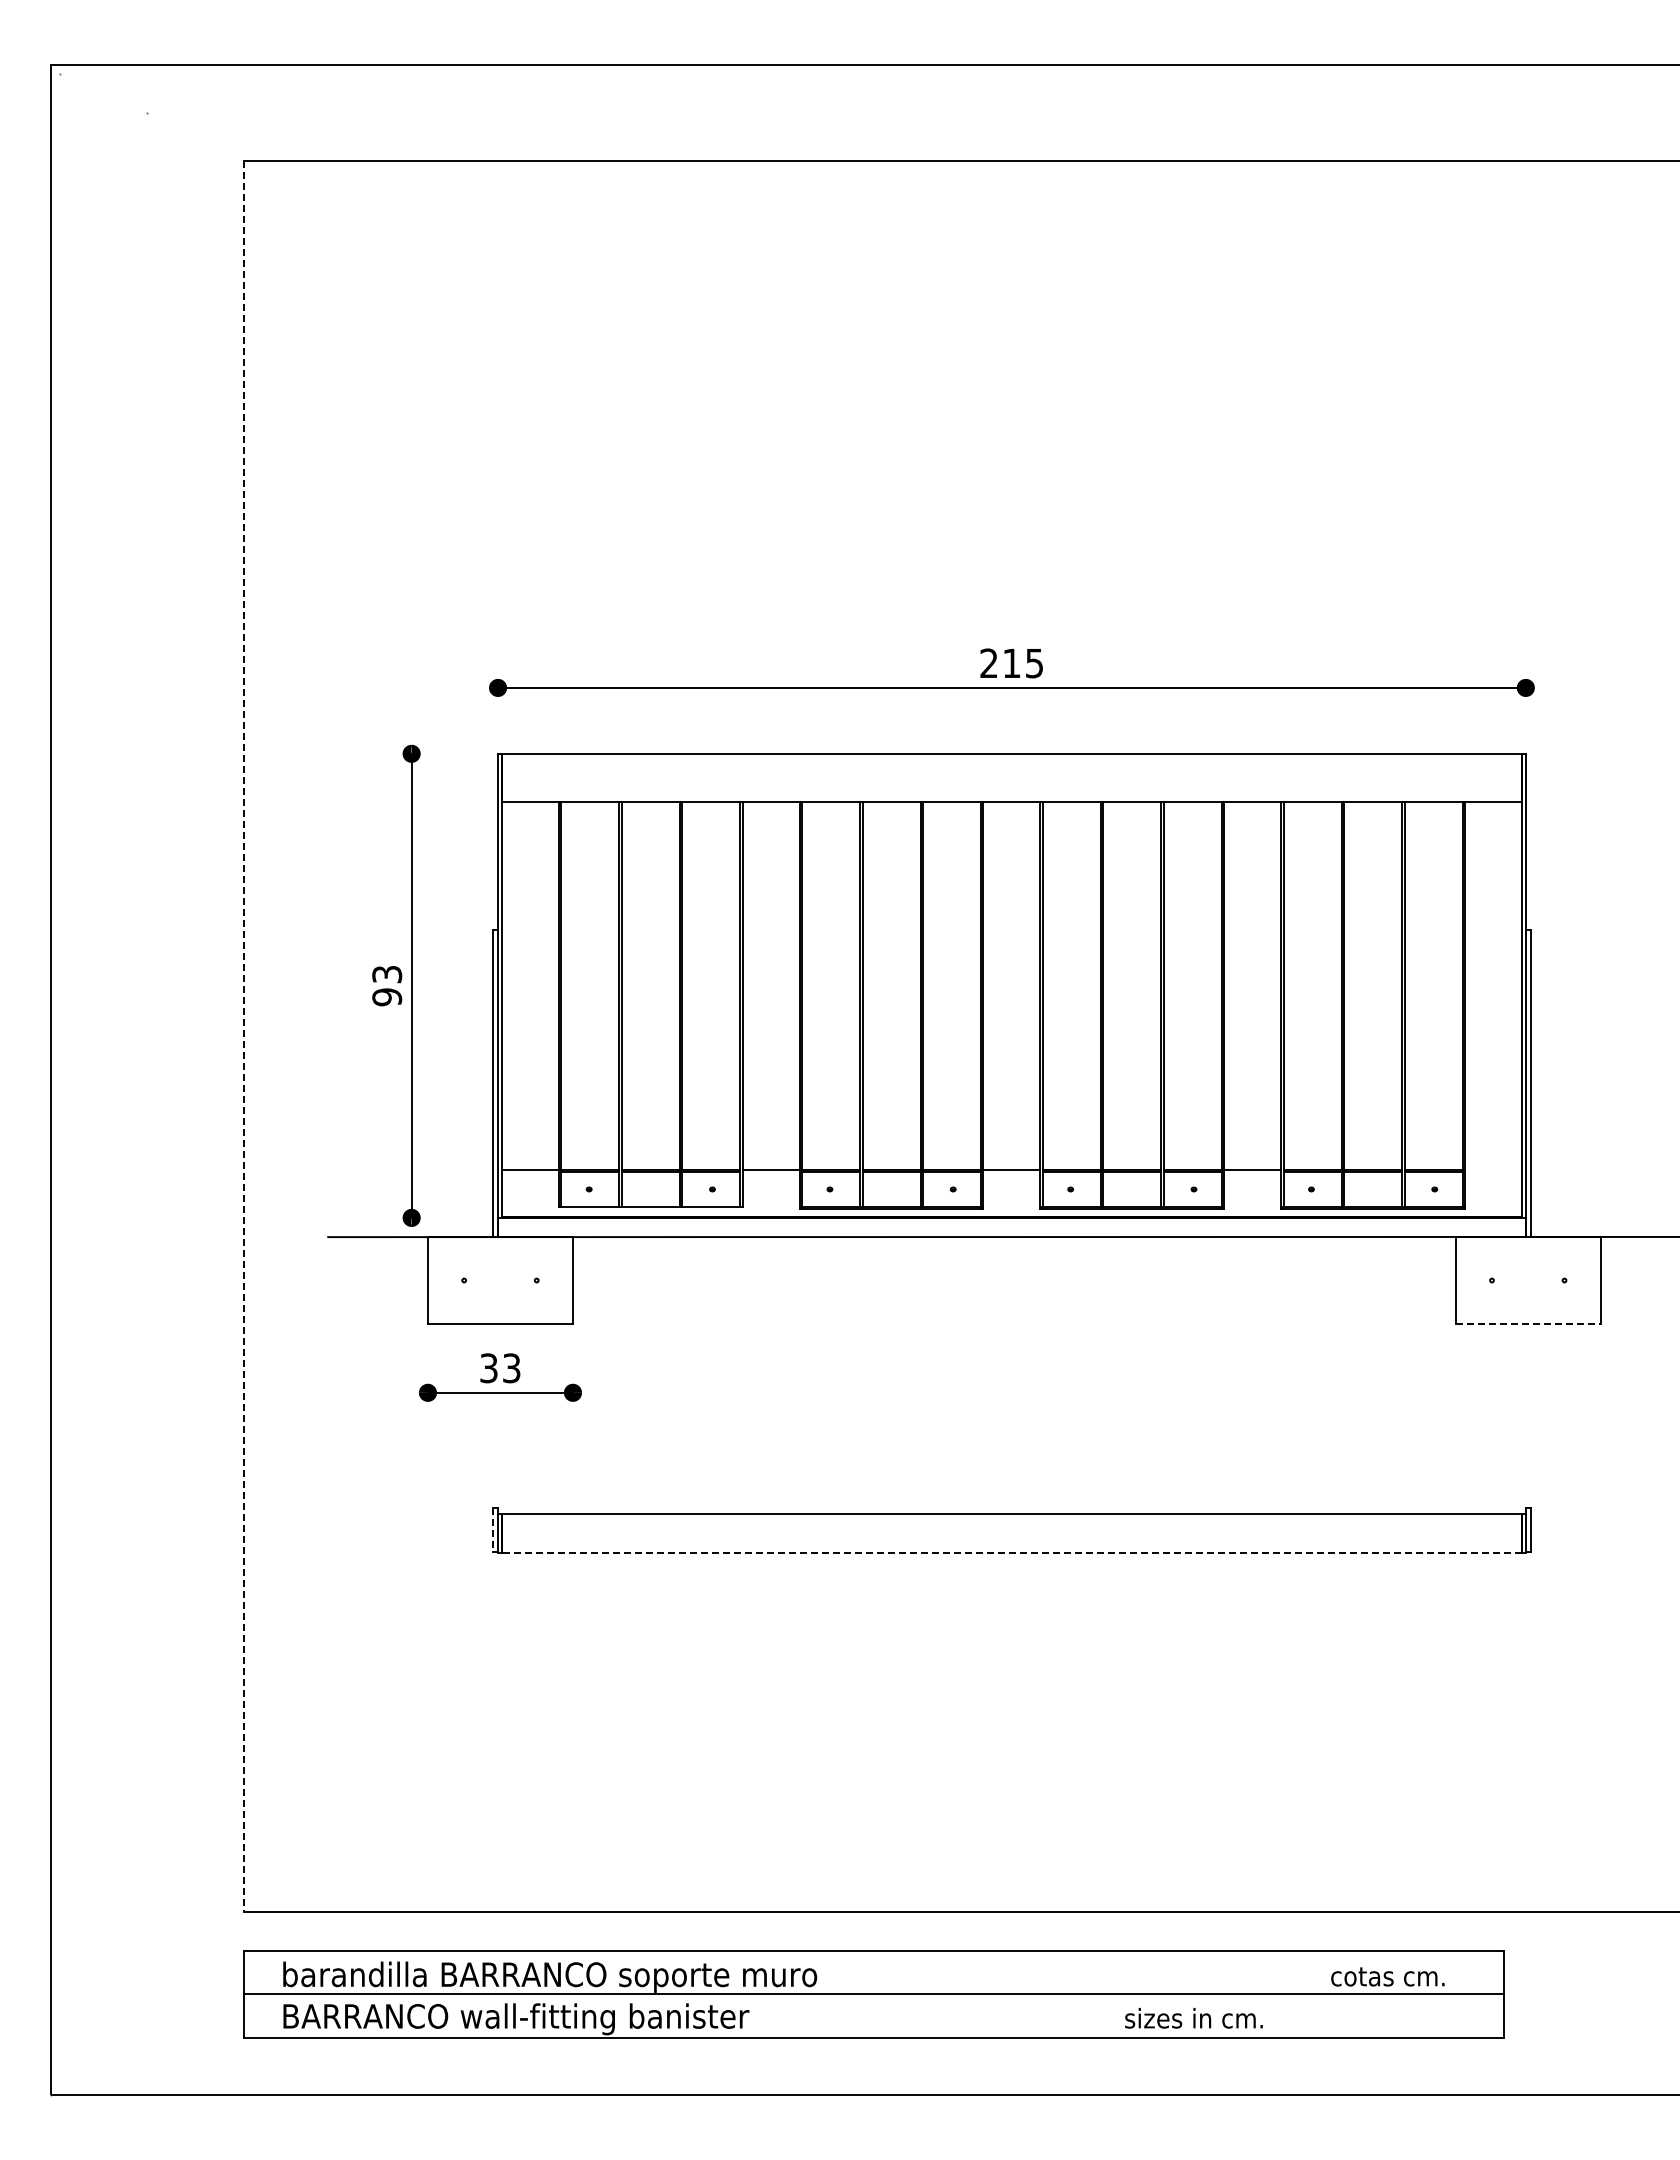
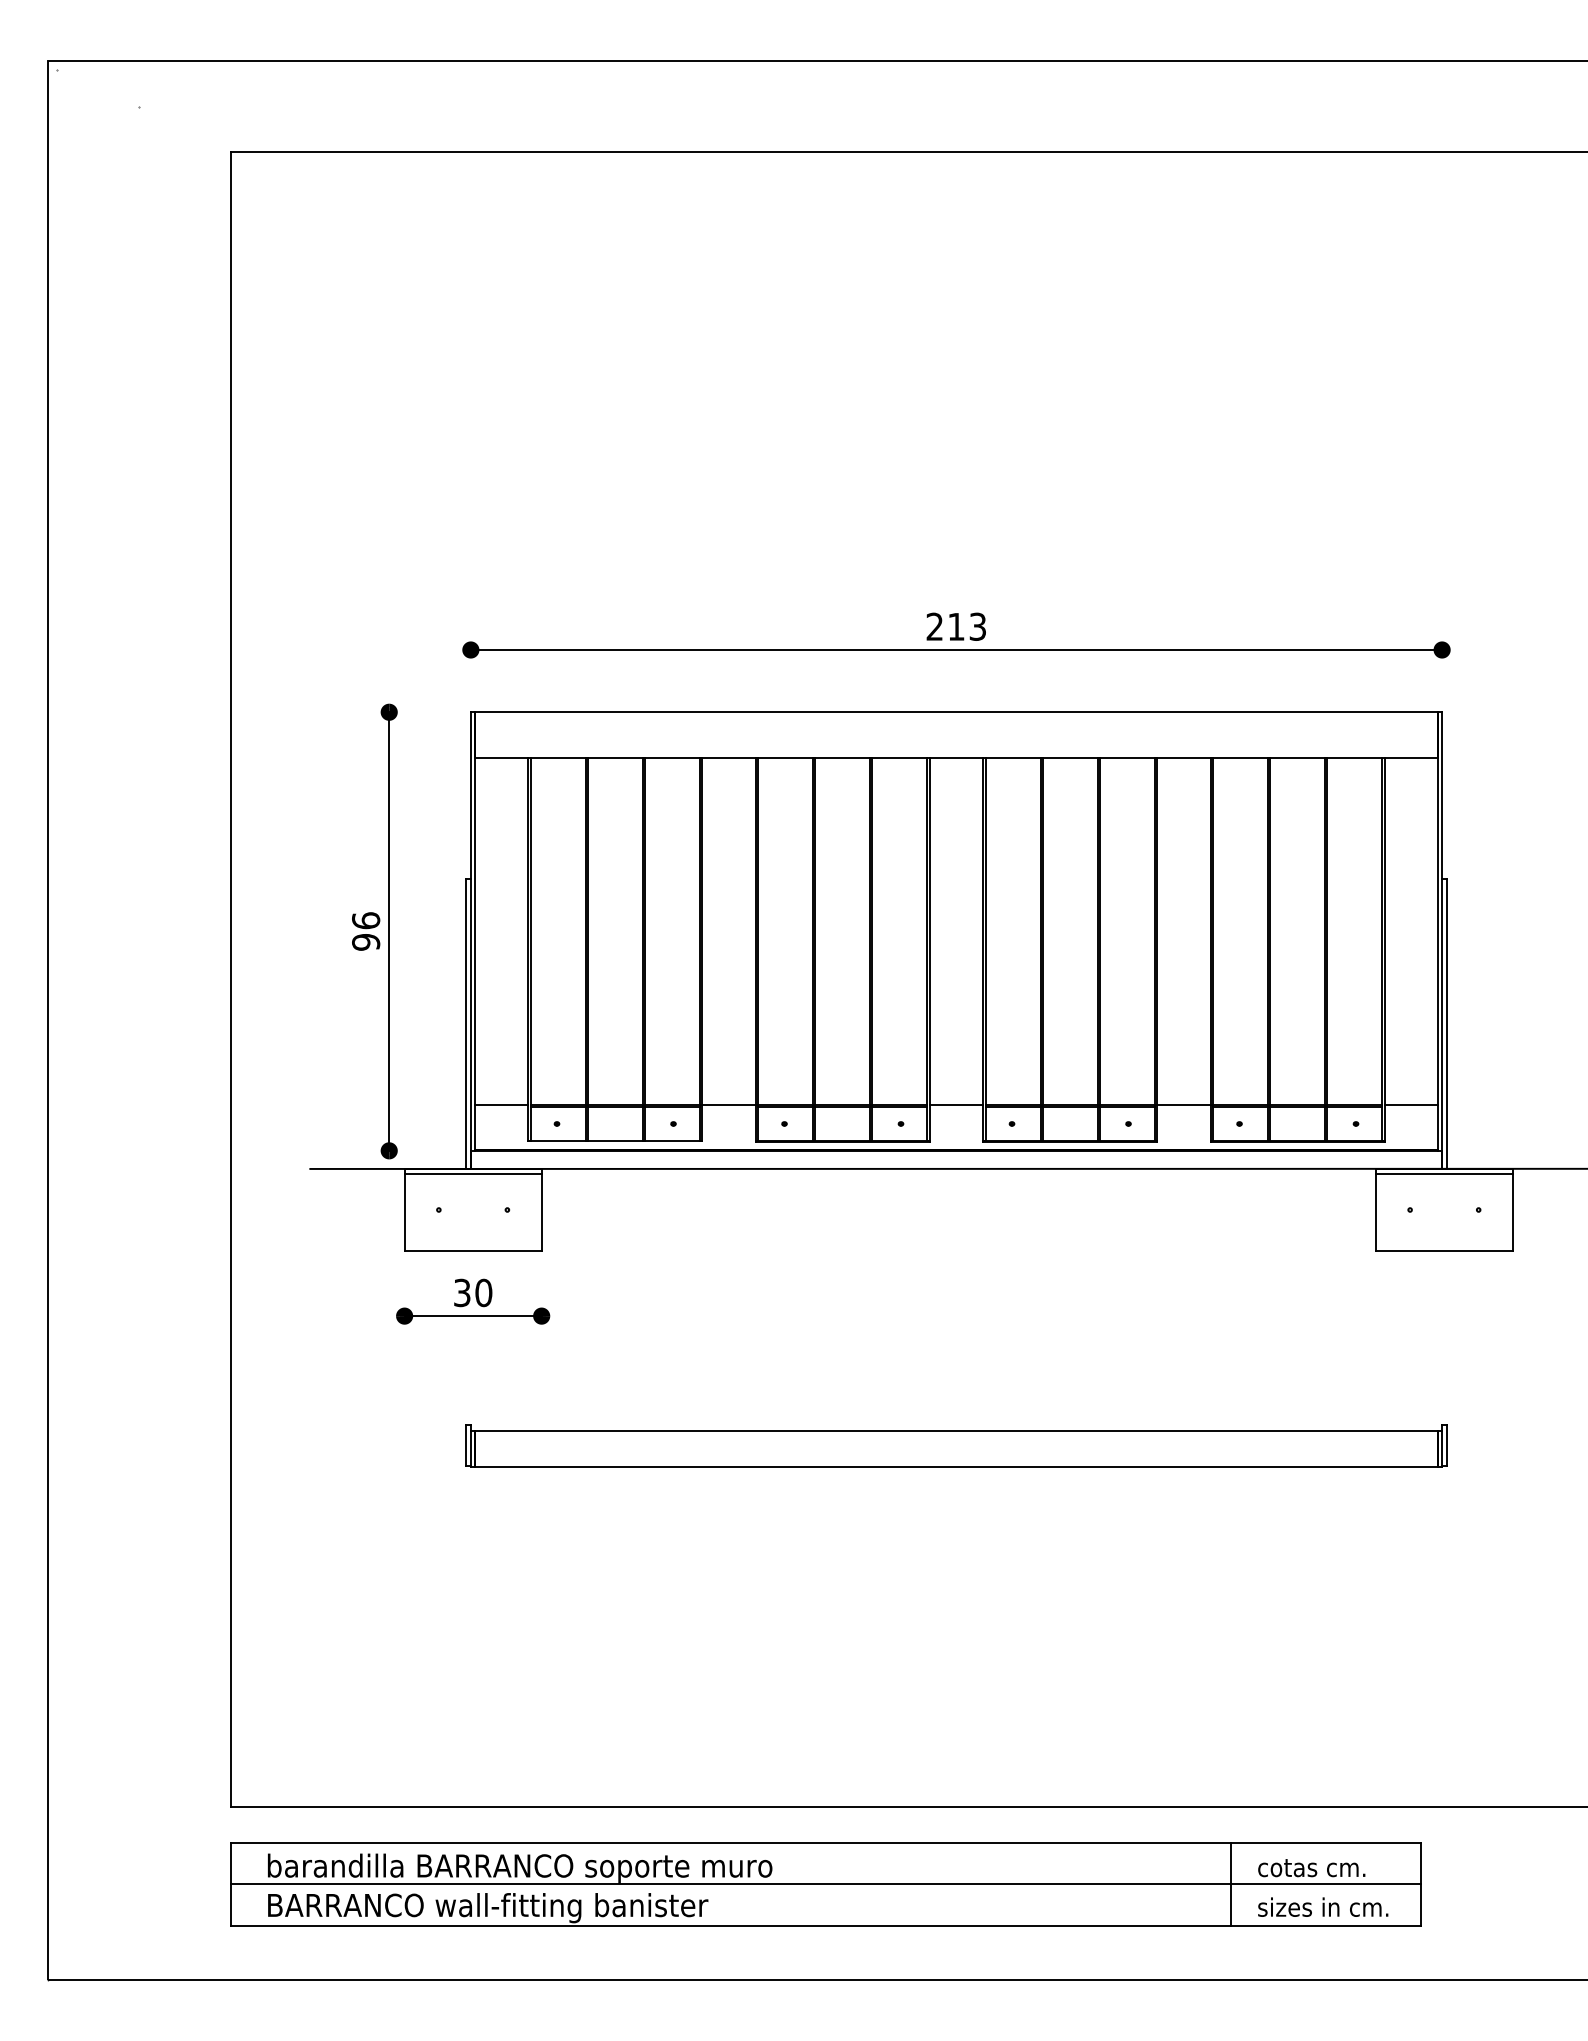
text: (1034, 662) -> (977, 625), 215 -> 213
text: (387, 974) -> (366, 920), 93 -> 96
line: (243, 1037) -> (230, 980), dashed -> solid
line: (1492, 1169) -> (1410, 1105), added
line: (499, 1241) -> (472, 1173), added
line: (1527, 1241) -> (1443, 1173), added
line: (1528, 1324) -> (1444, 1251), dashed -> solid
text: (511, 1368) -> (483, 1293), 33 -> 30
line: (493, 1529) -> (466, 1445), dashed -> solid
line: (1011, 1552) -> (956, 1467), dashed -> solid
line: (1302, 1993) -> (1231, 1883), added
text: (1193, 2018) -> (1322, 1907), moved

